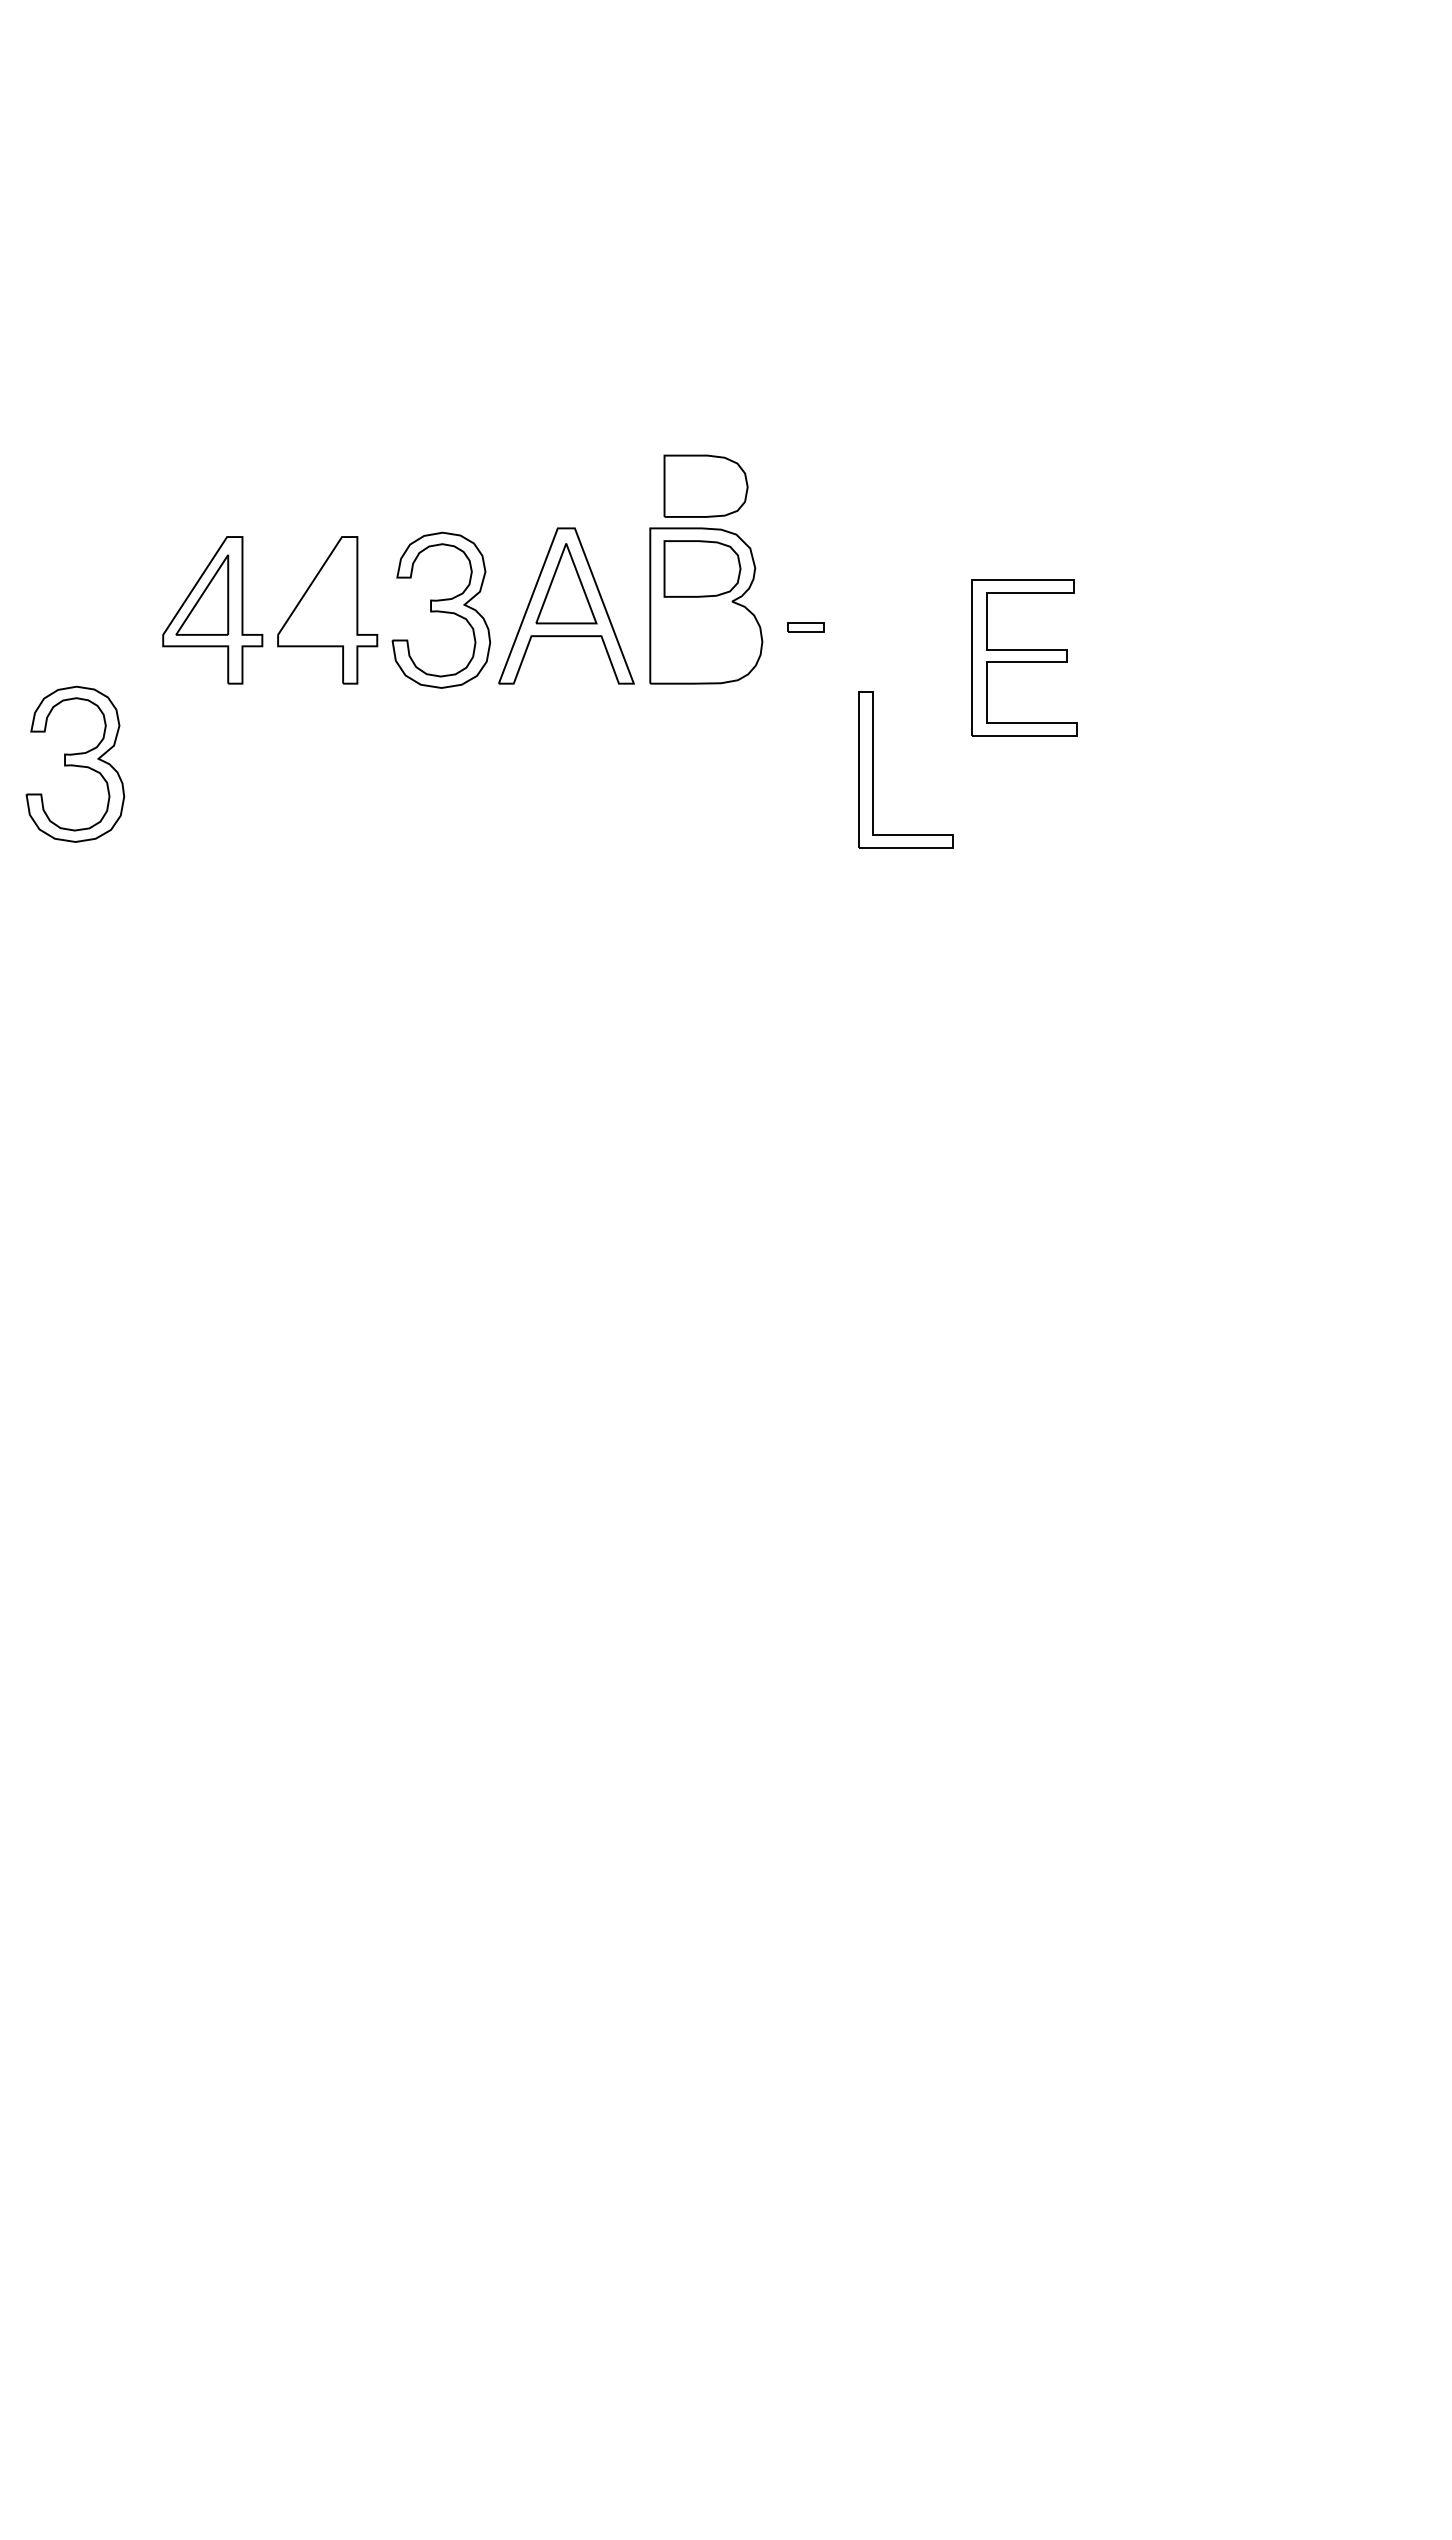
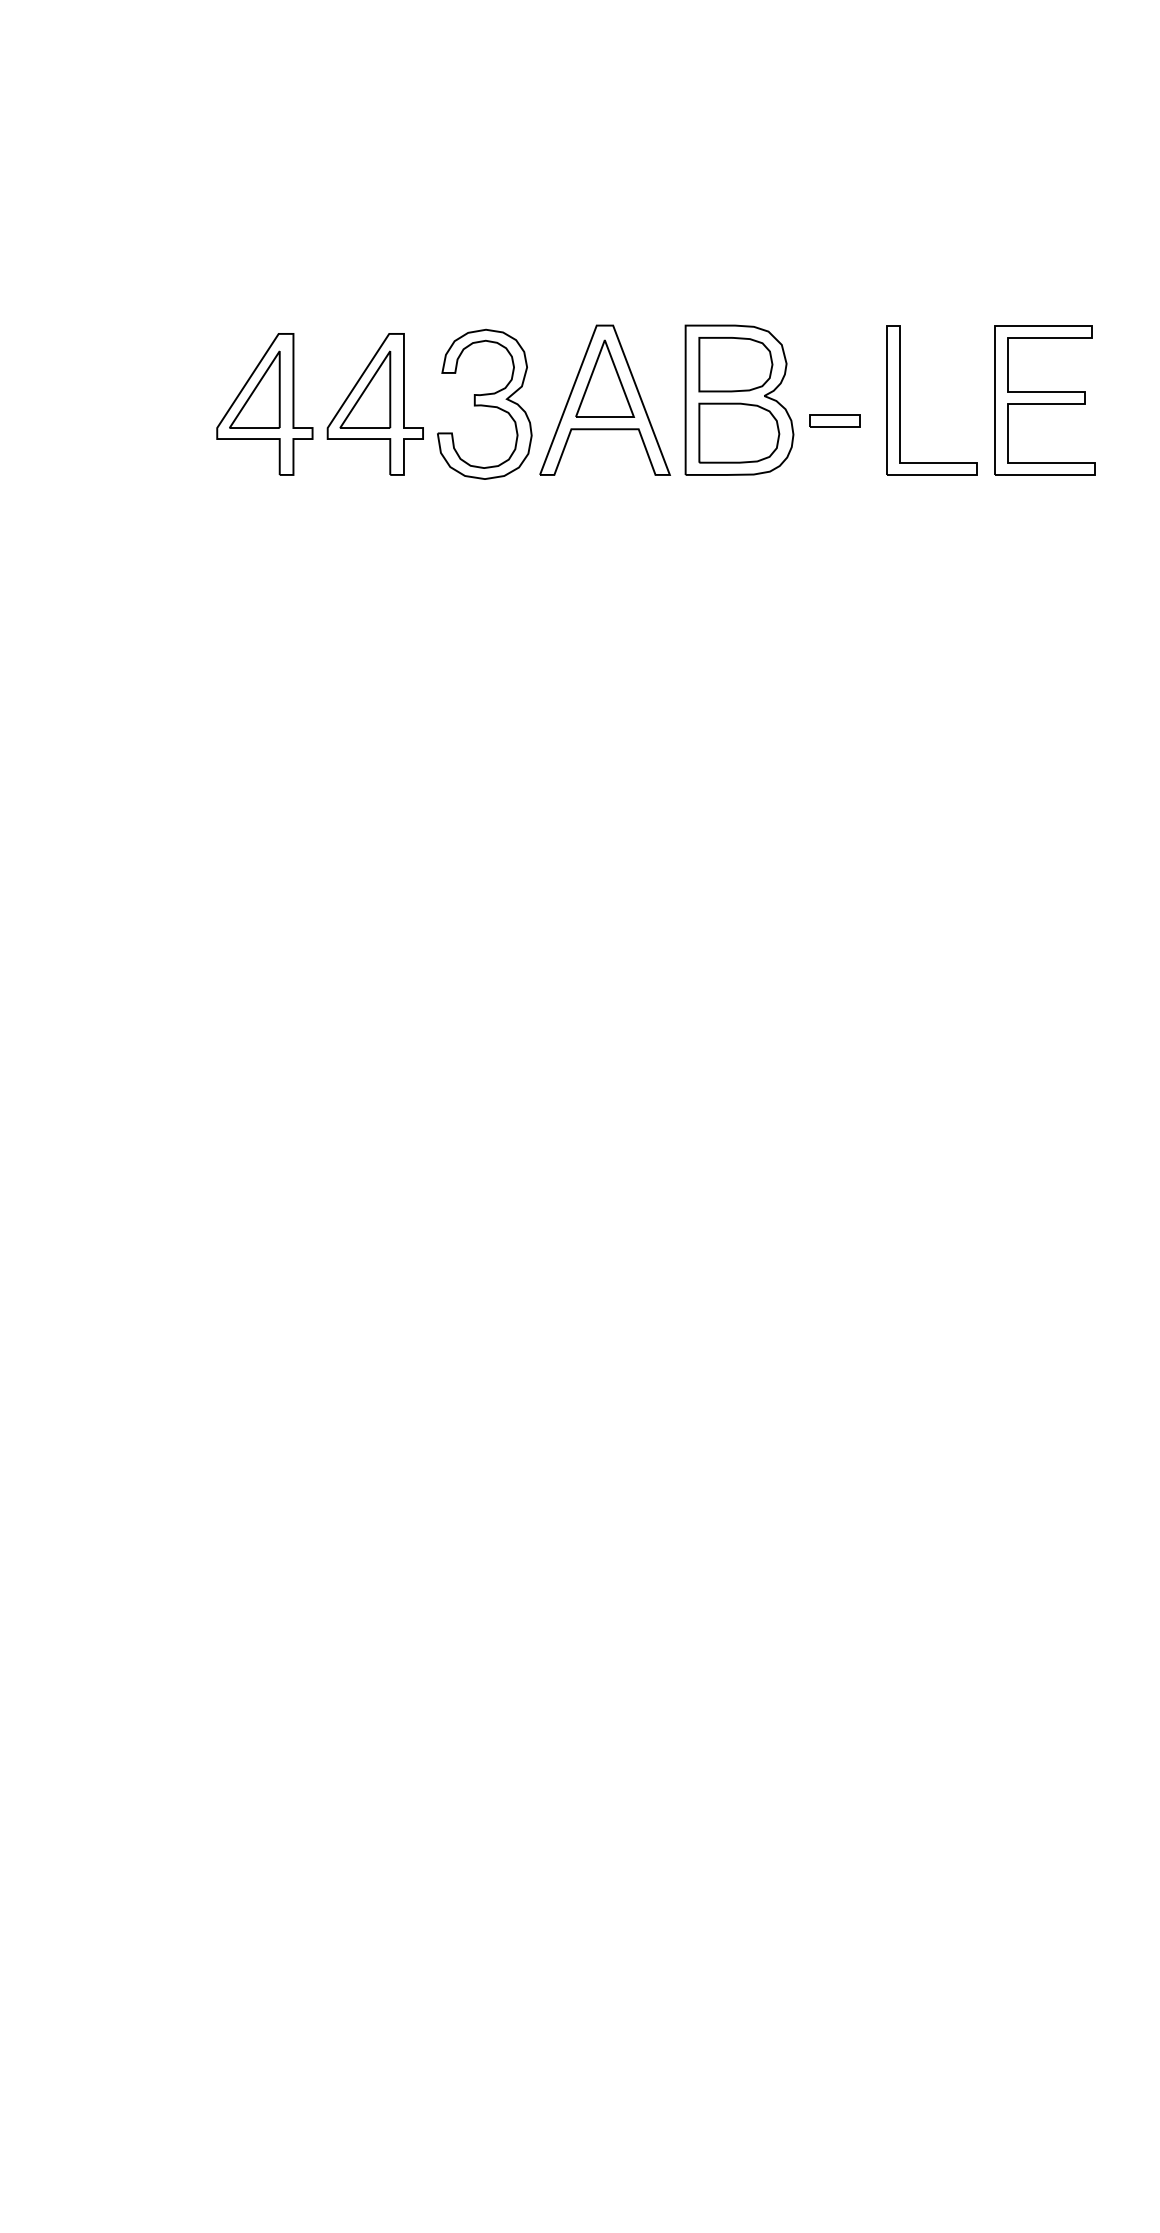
part: (705, 485) -> (738, 432), moved
part: (316, 594) -> (364, 389), added
part: (805, 627) -> (834, 420), size x1.43
part: (1024, 657) -> (1044, 399), moved
part: (75, 763) -> (132, 551), removed
part: (873, 769) -> (900, 399), moved

